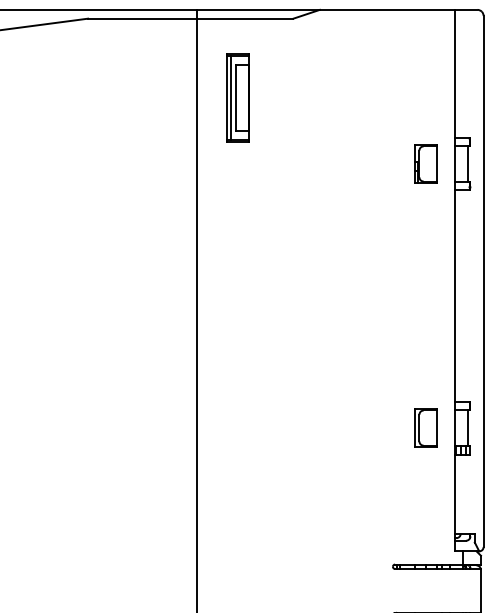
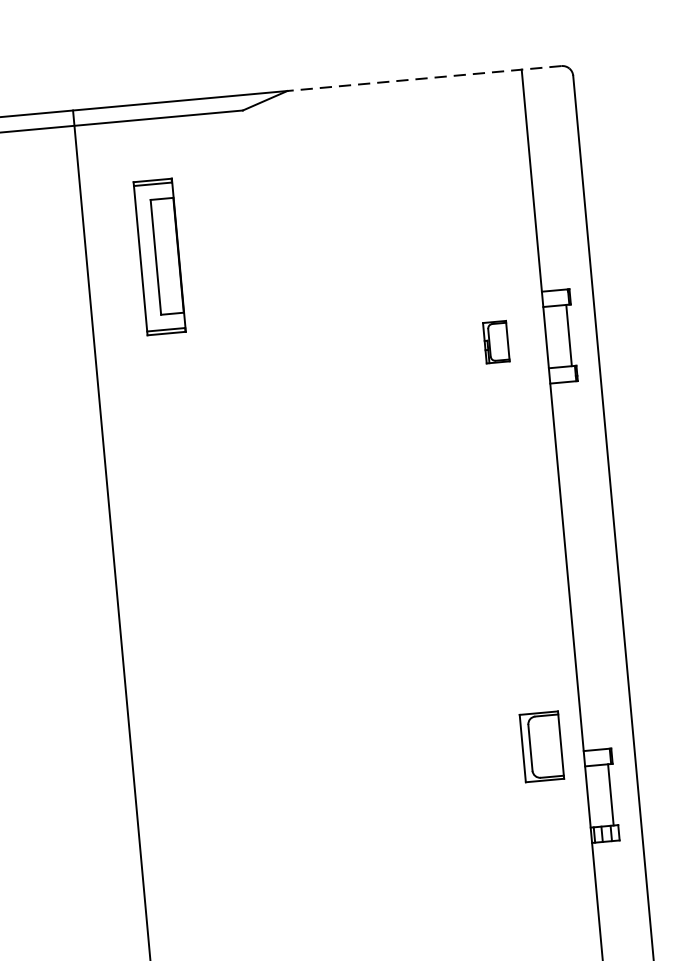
line: (398, 9) -> (424, 77), solid -> dashed
line: (230, 97) -> (145, 257), removed
part: (425, 163) -> (495, 341), size x0.6
part: (425, 427) -> (541, 745), moved

